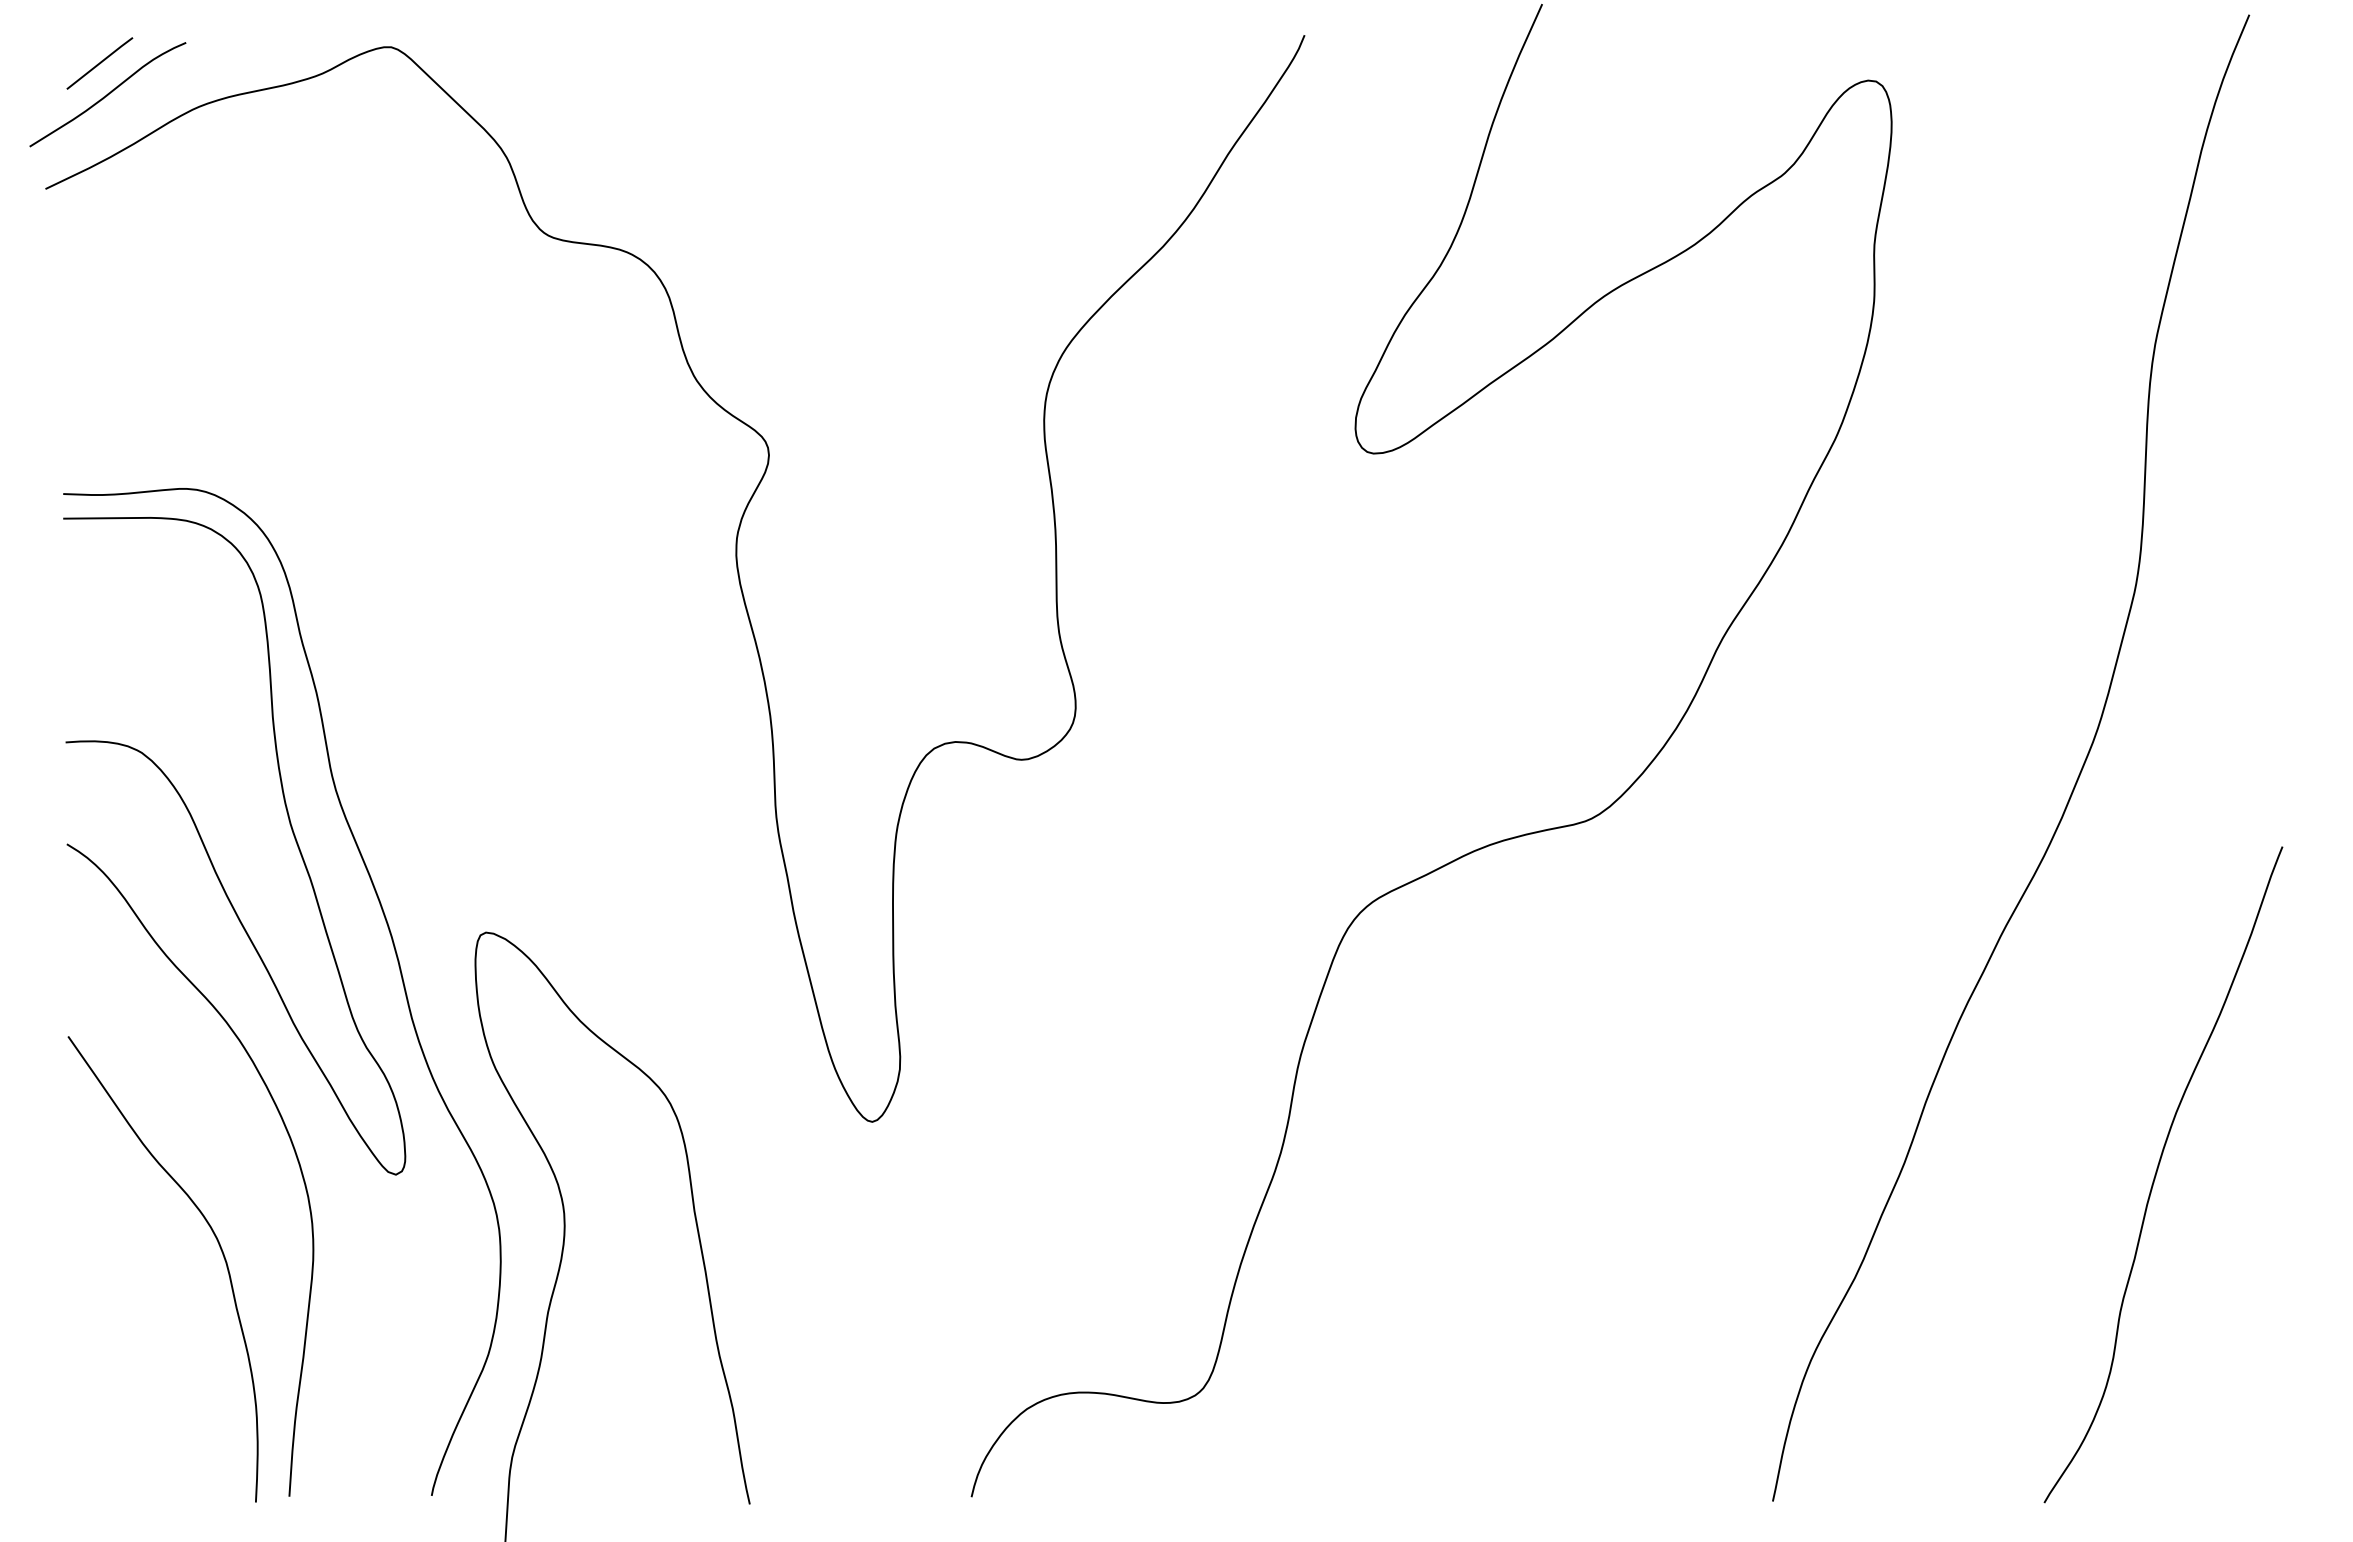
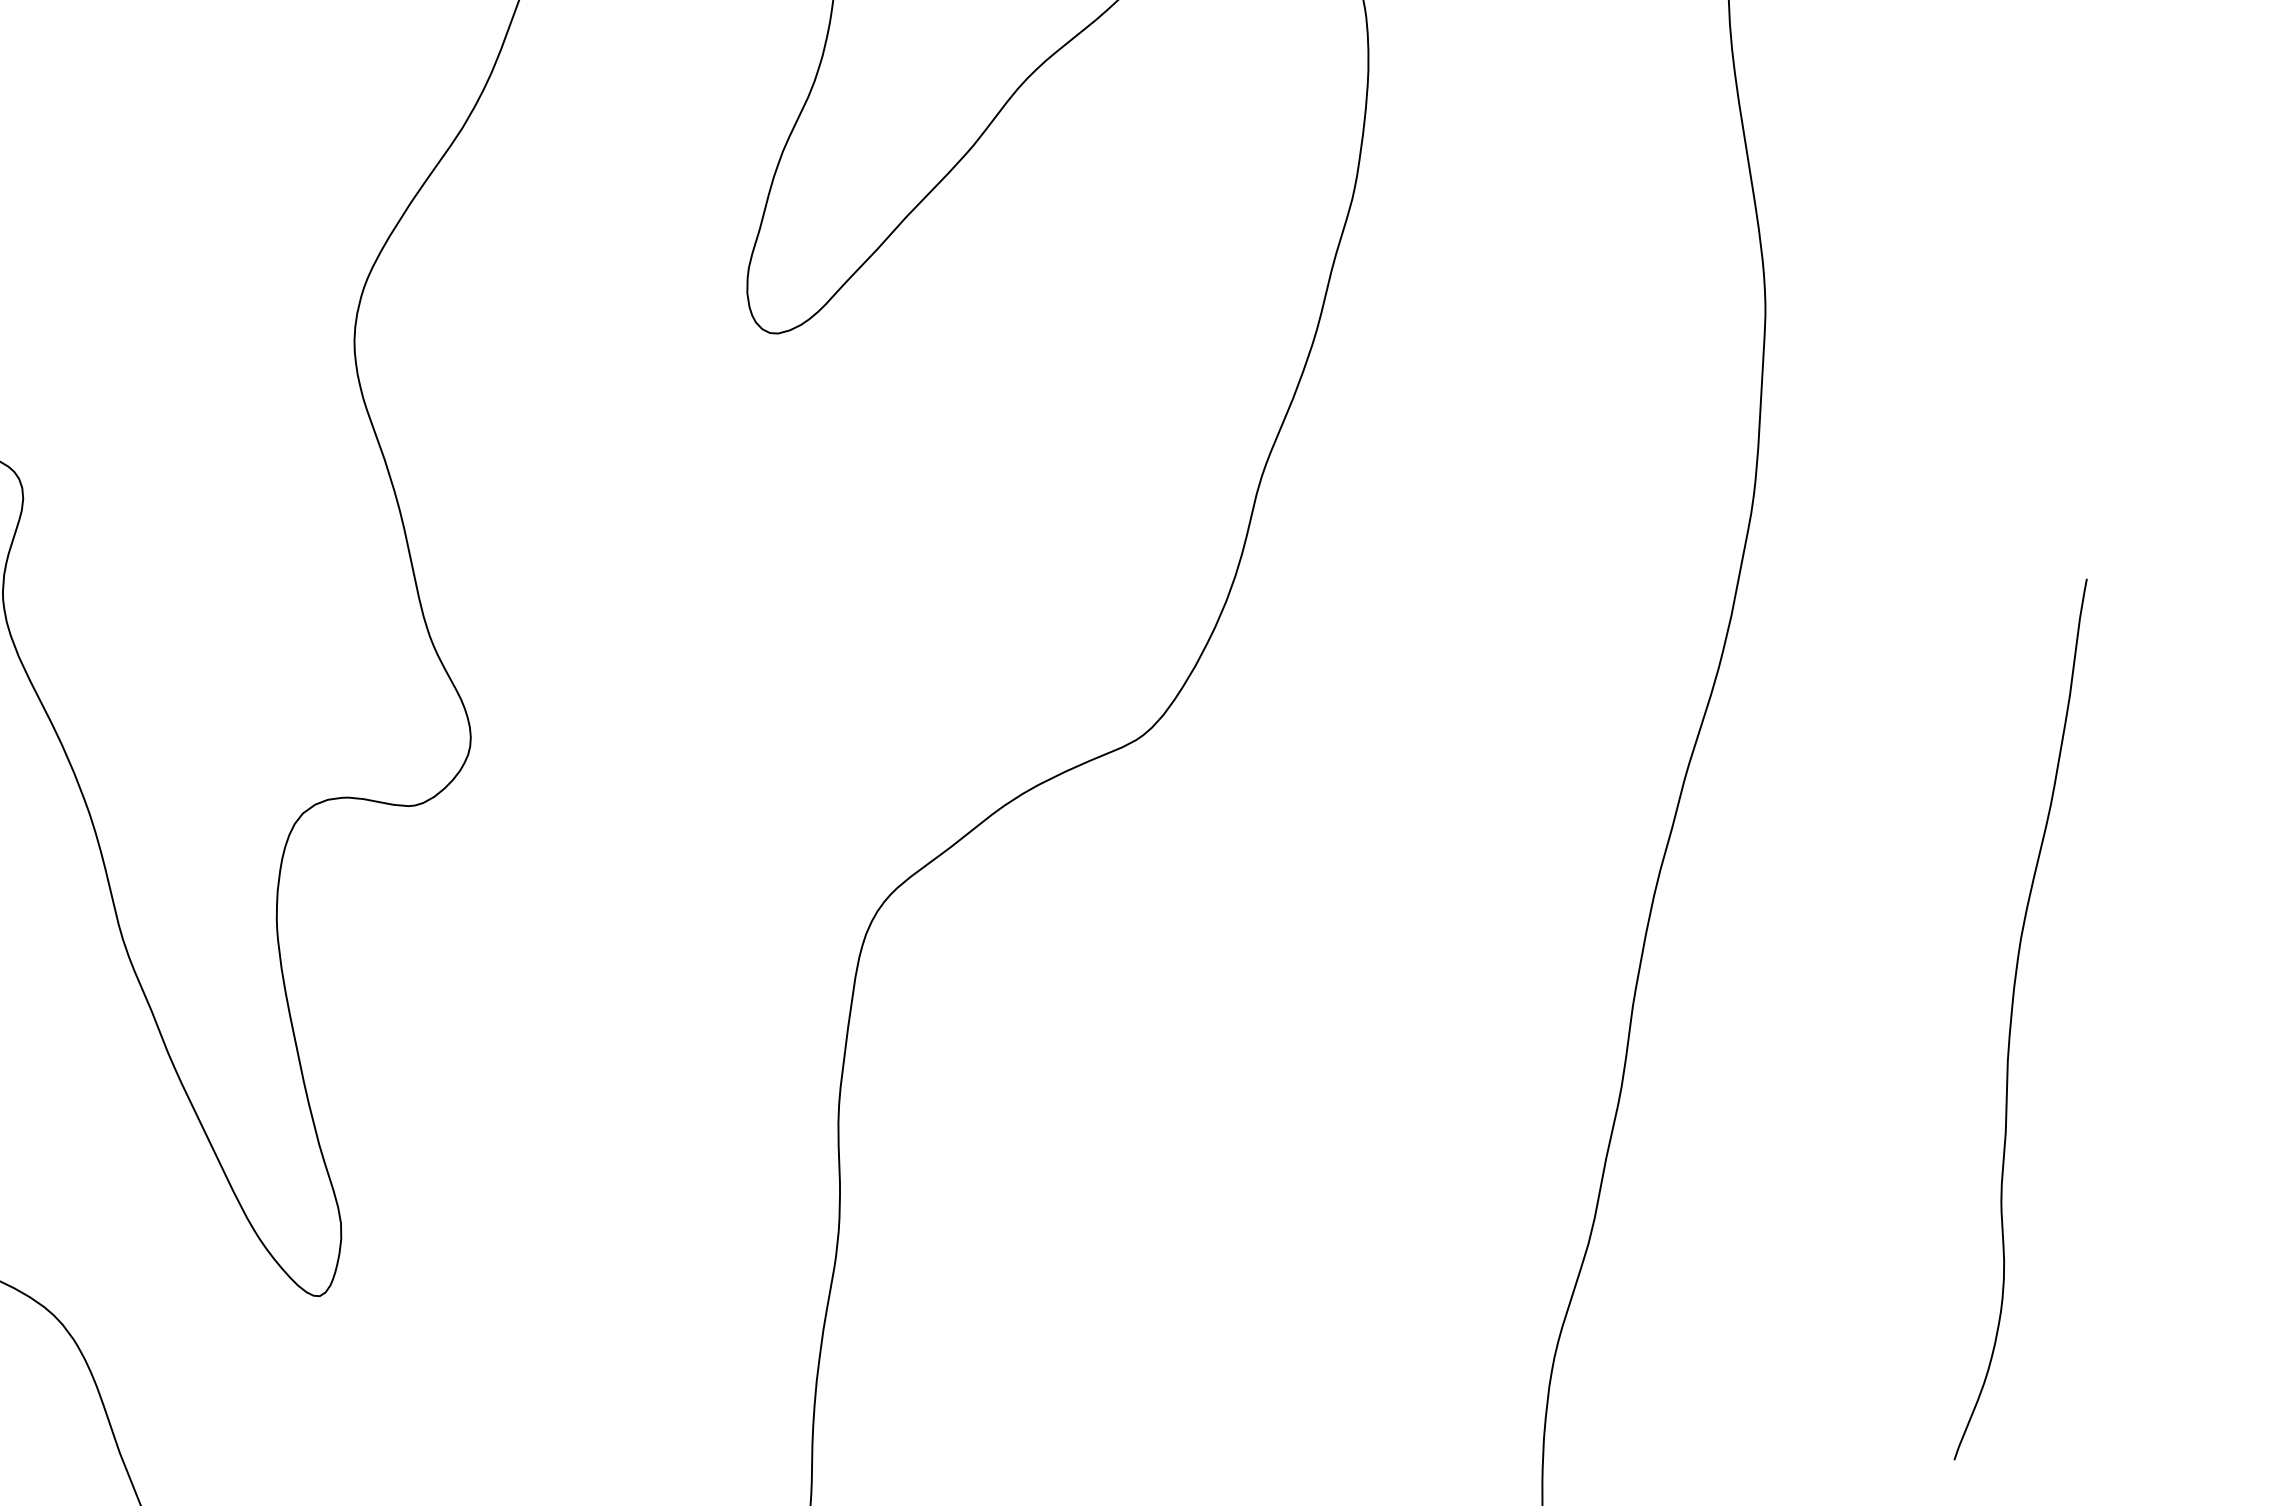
curve: (2157, 1172) -> (2012, 1018), moved

